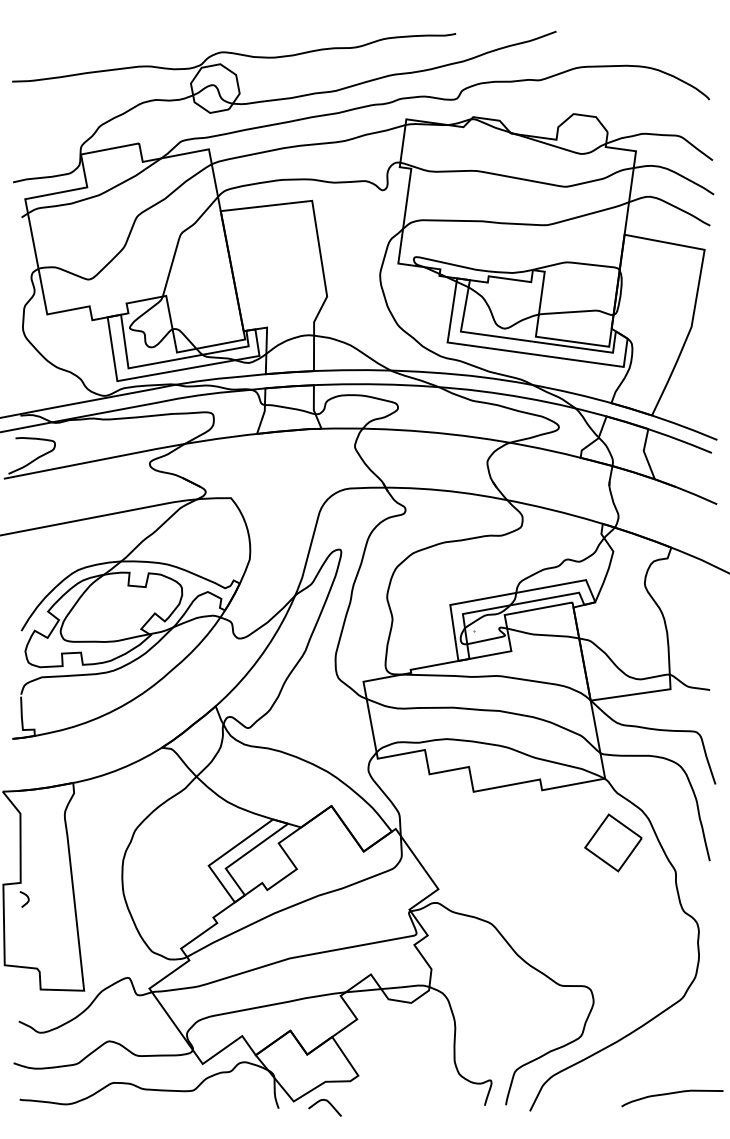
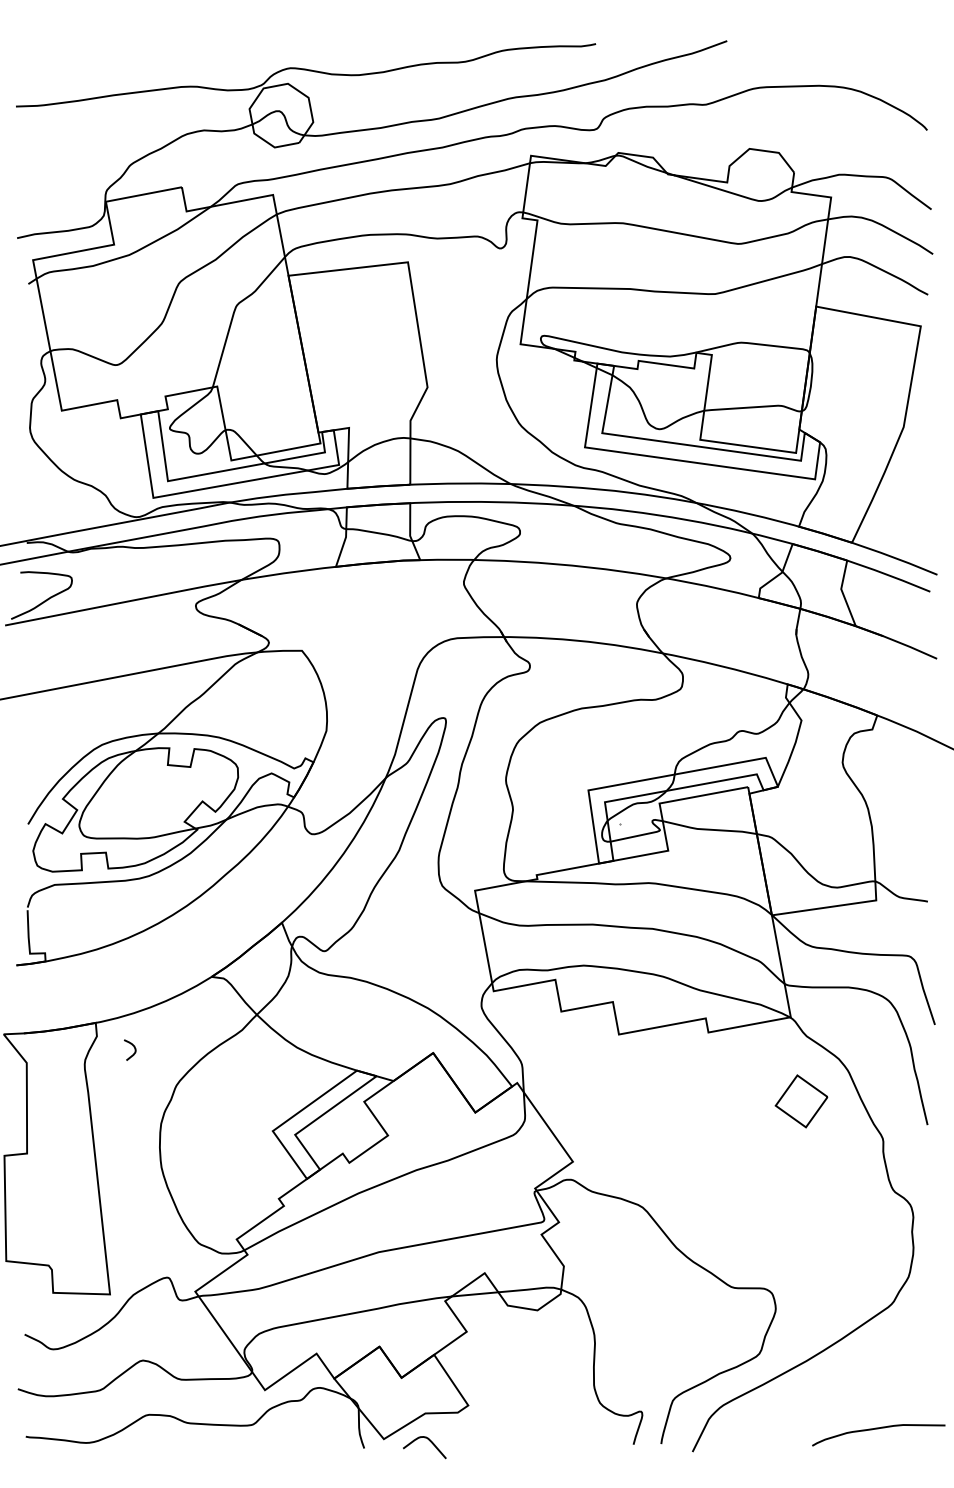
part: (613, 843) -> (801, 1101), size x0.7
curve: (27, 897) -> (133, 1047), moved

